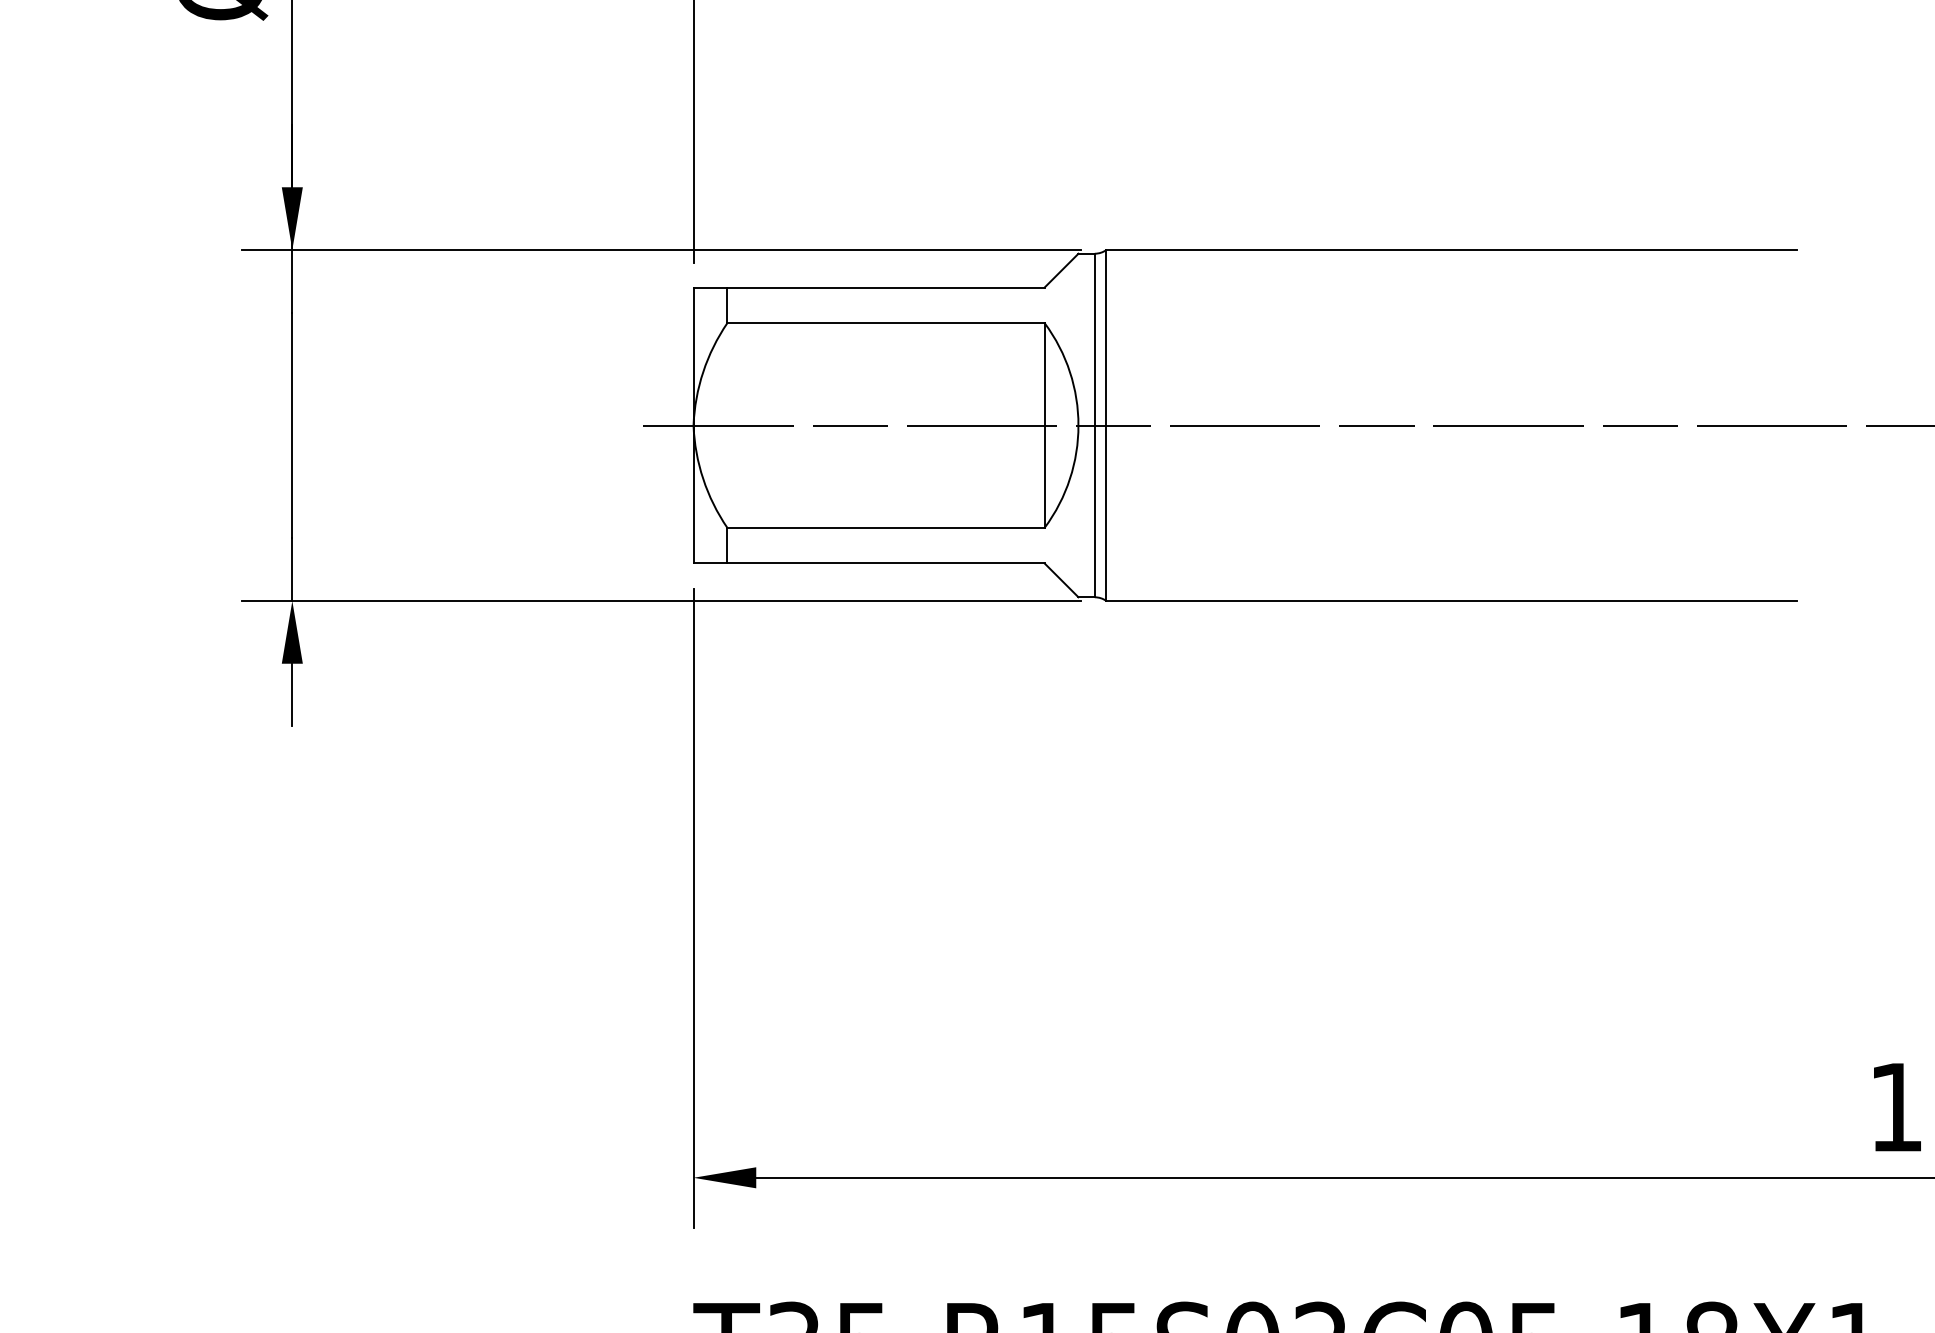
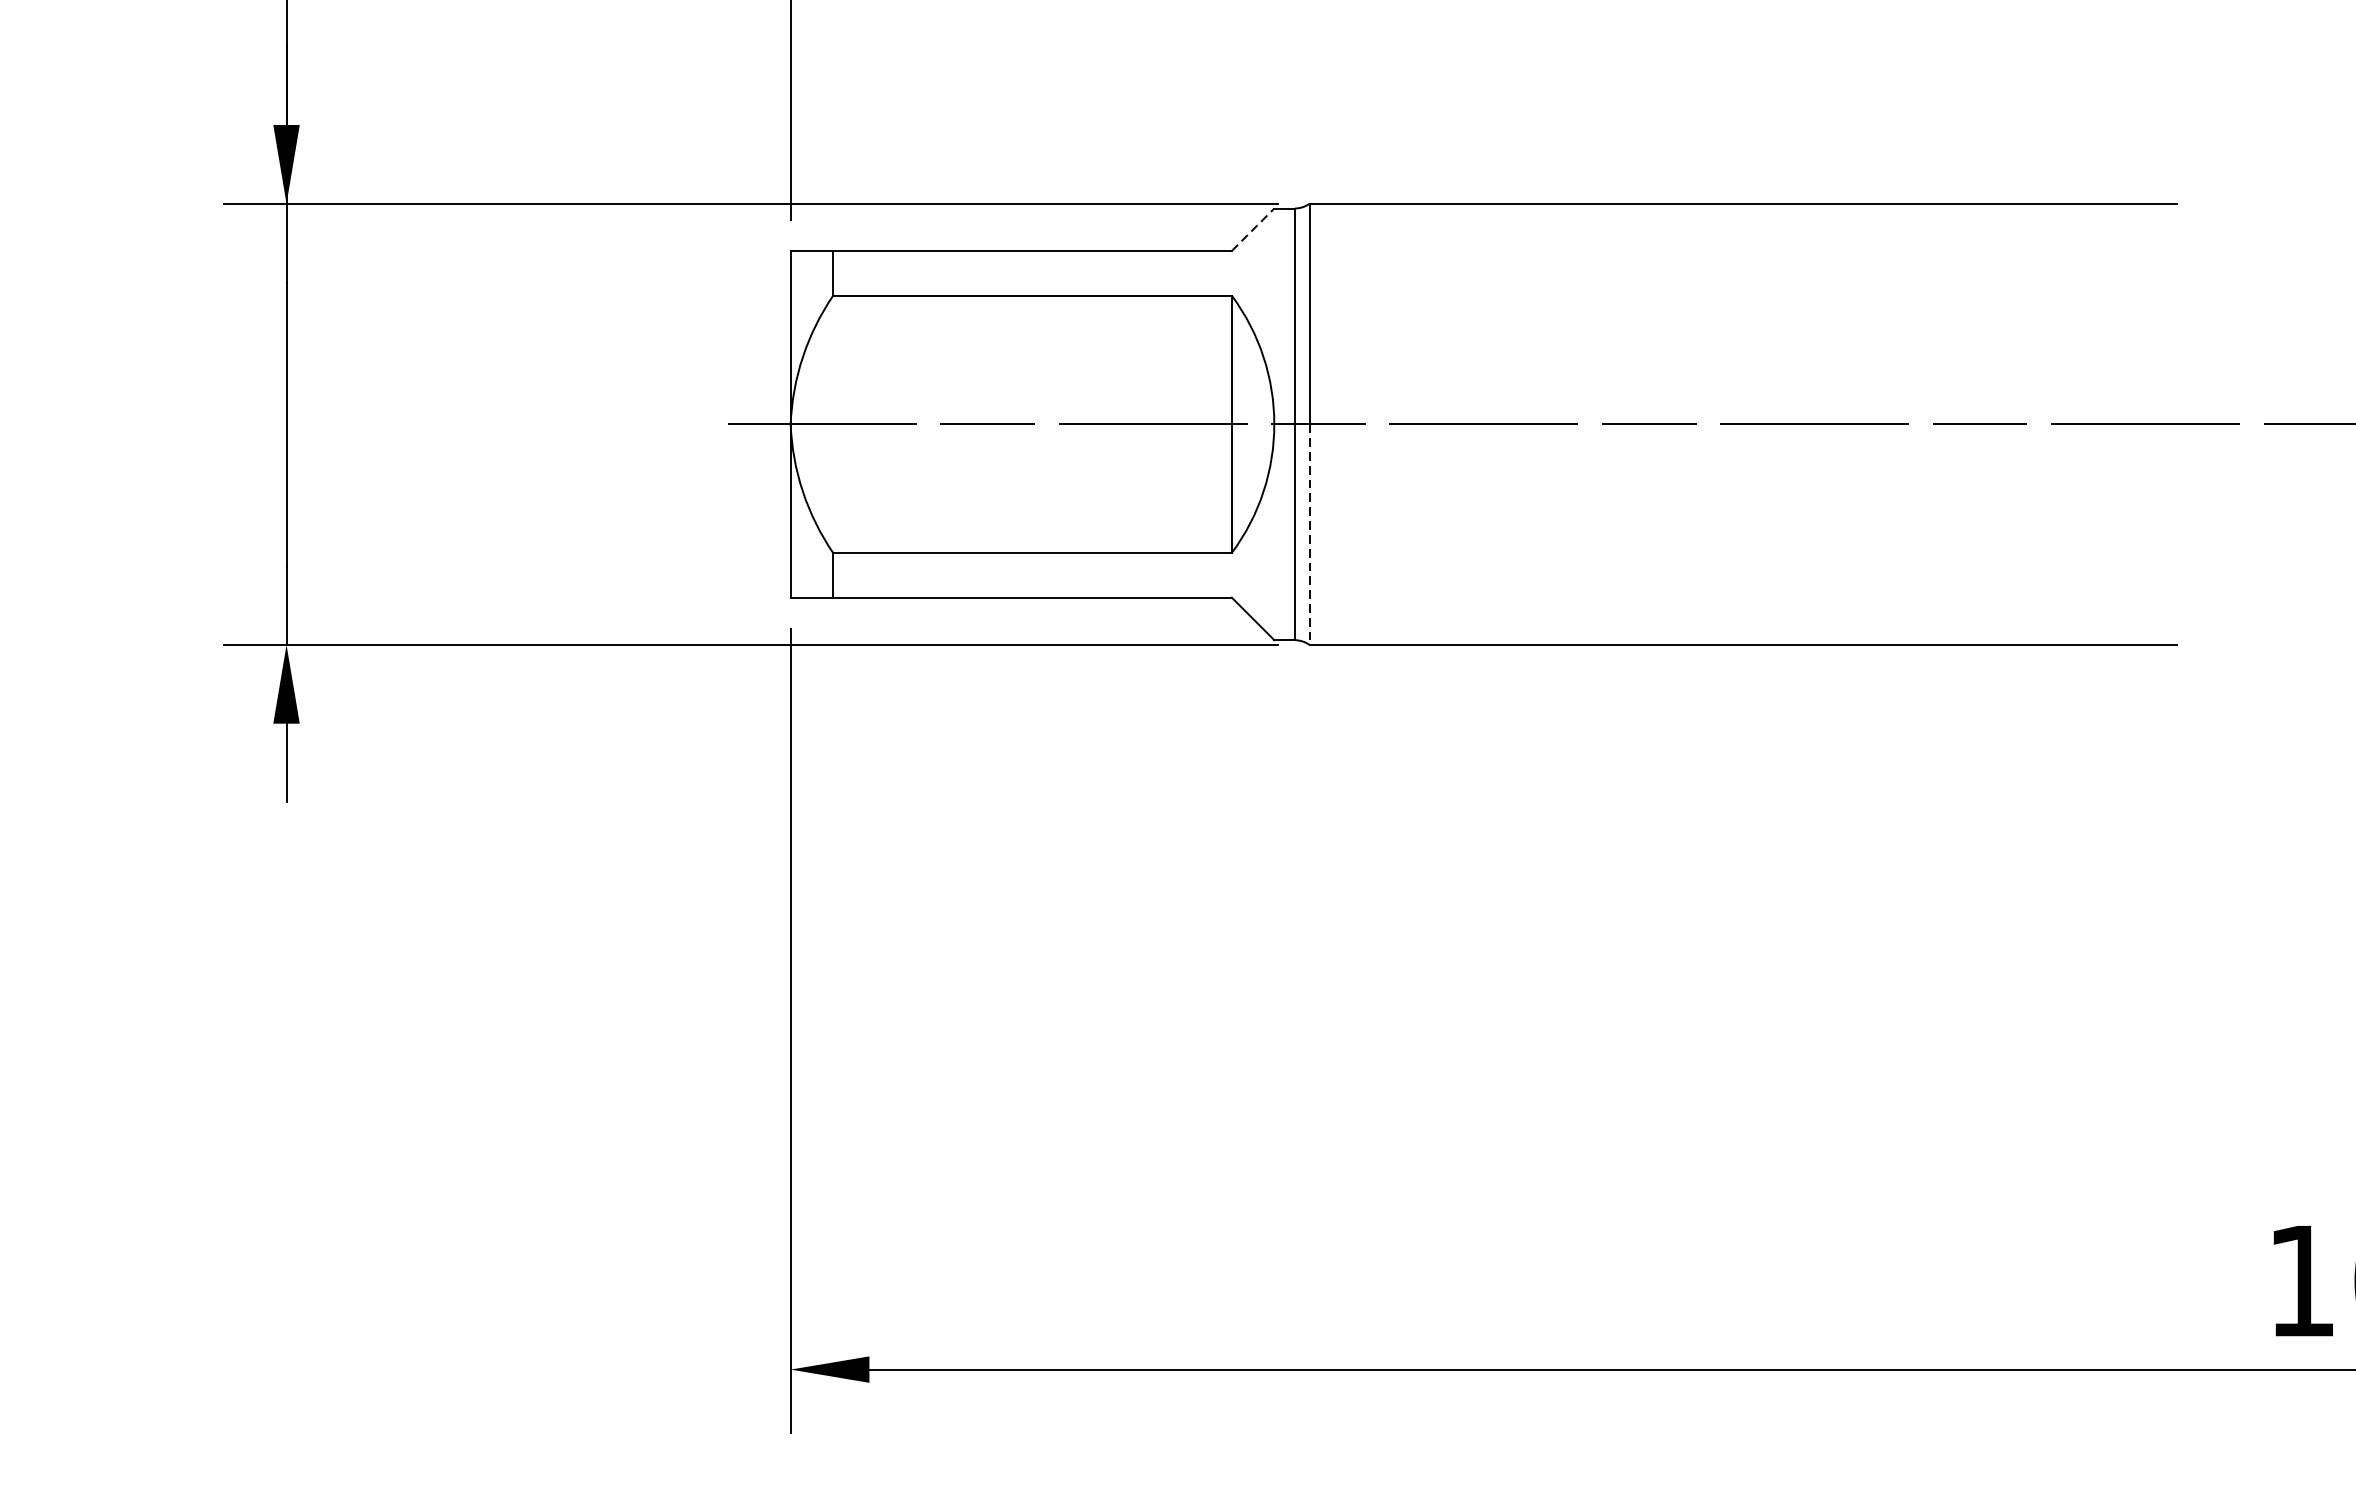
line: (1061, 270) -> (1253, 229), solid -> dashed
line: (1106, 513) -> (1309, 534), solid -> dashed

